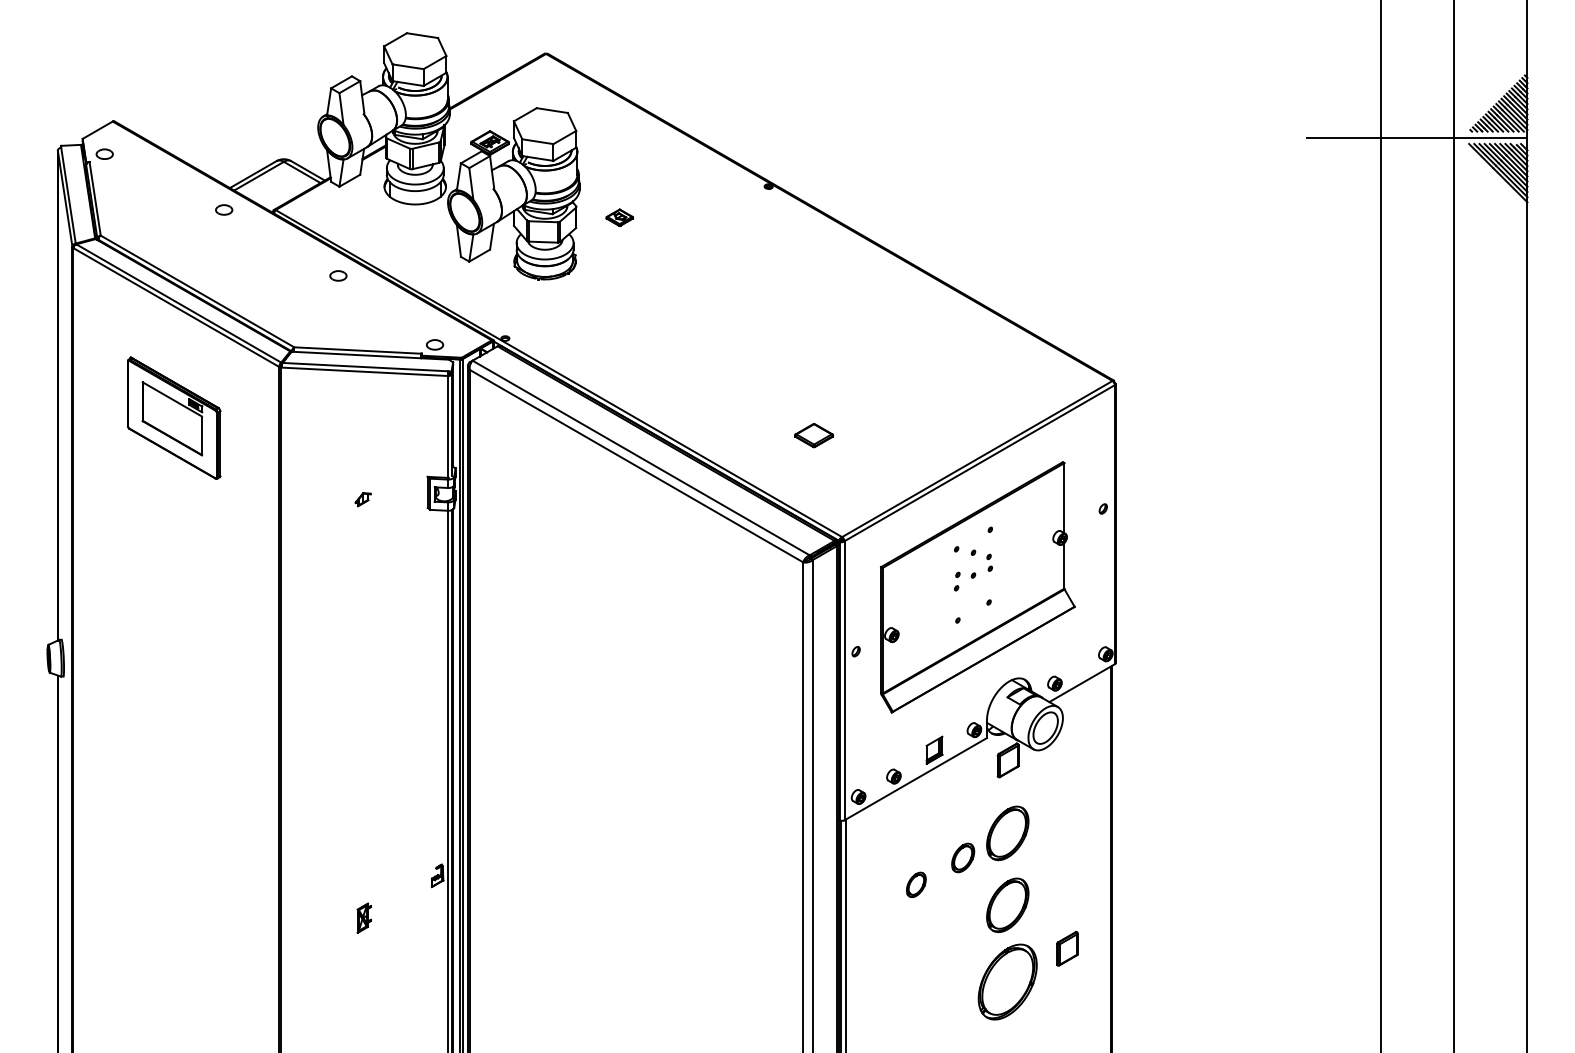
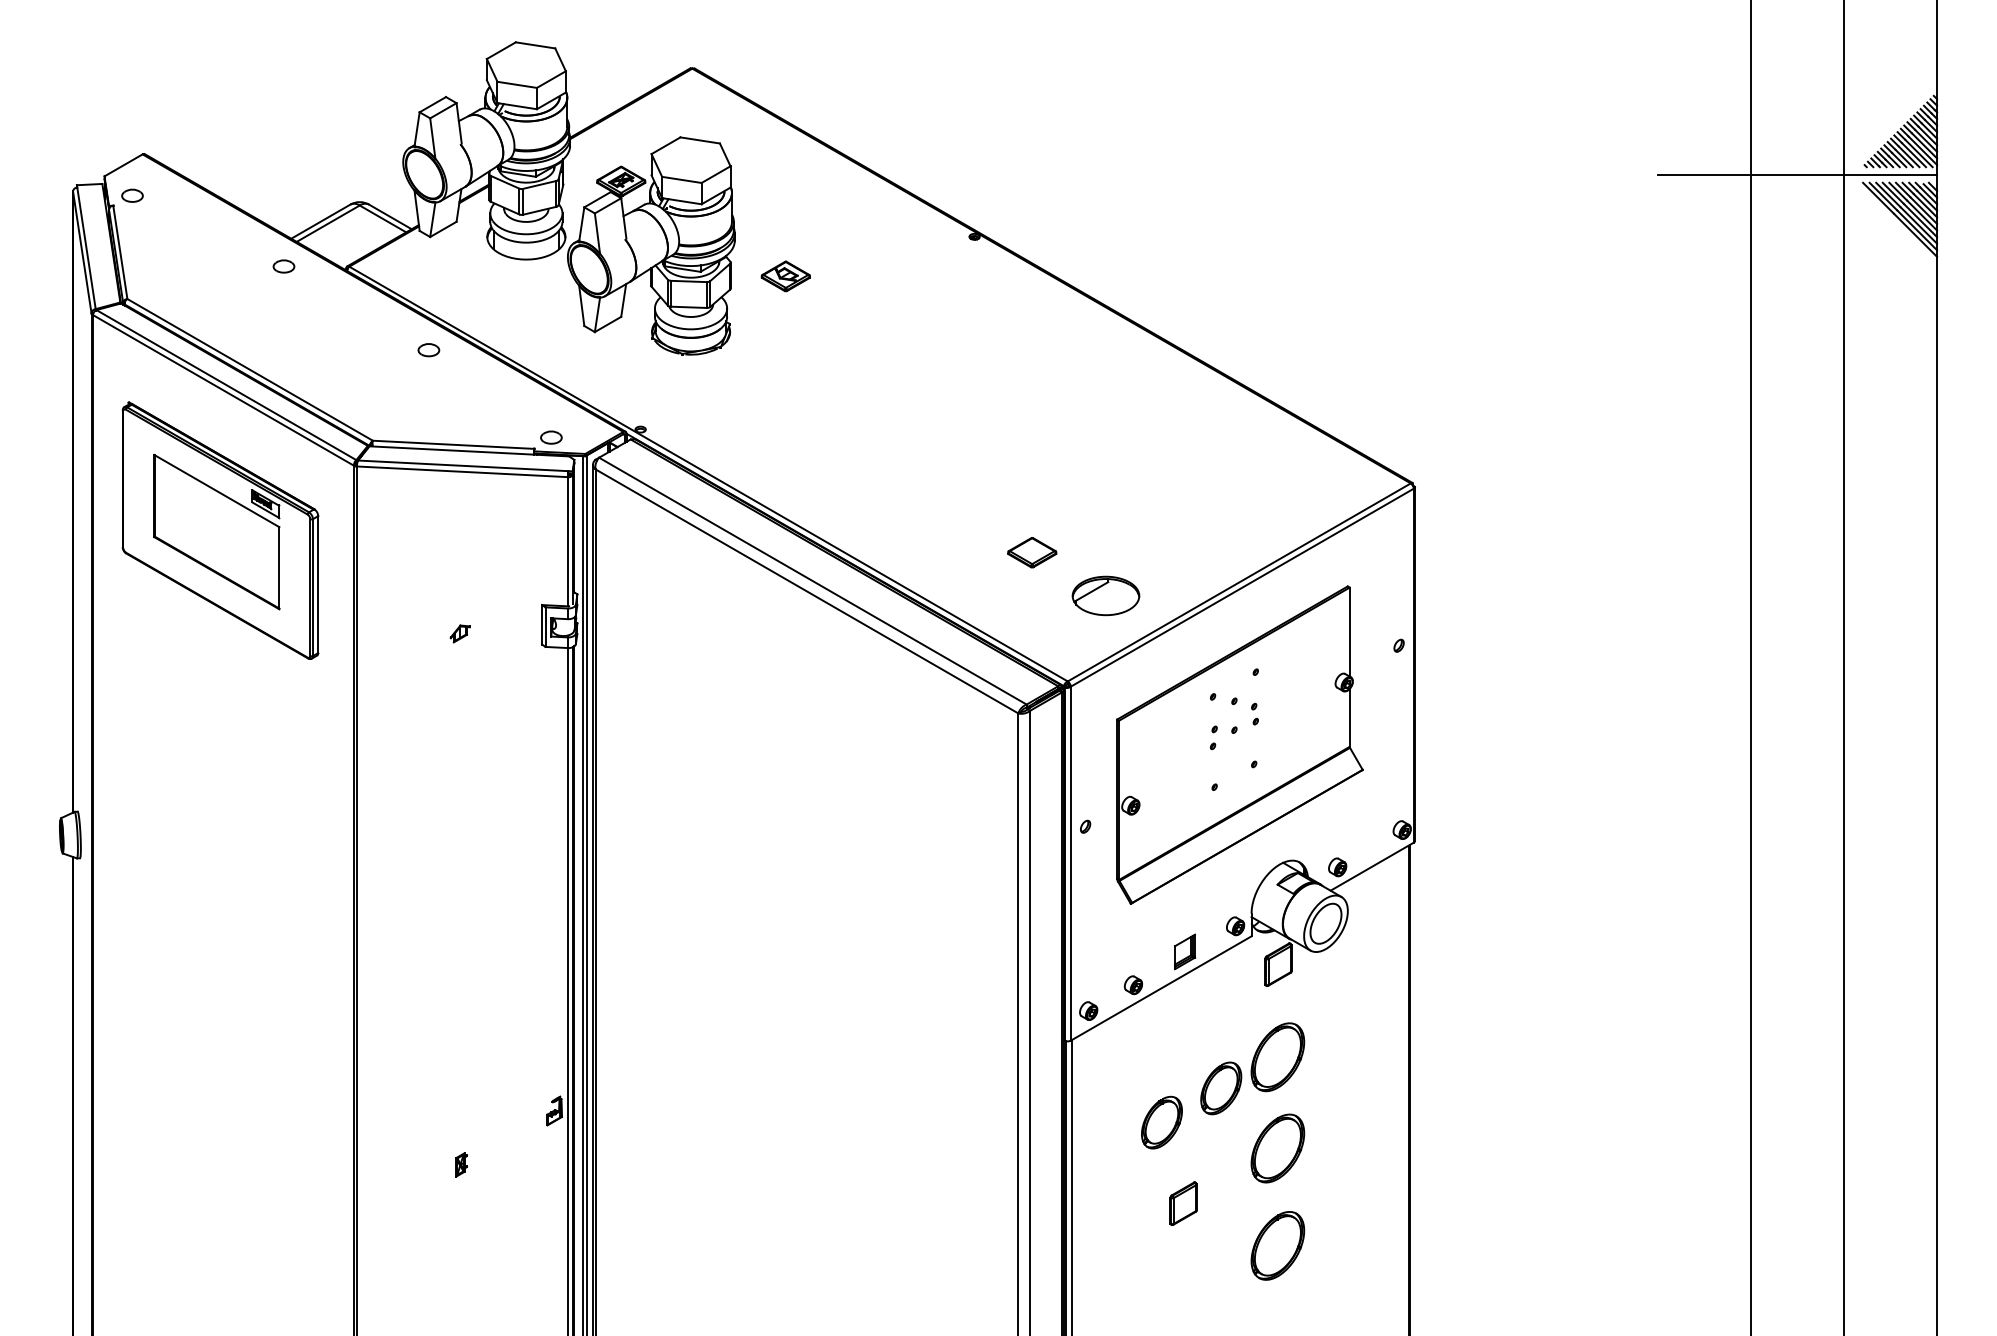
part: (619, 217) -> (785, 276), size x1.43
part: (174, 418) -> (220, 530), size x1.67
part: (871, 469) -> (1105, 595), added
part: (963, 858) -> (1221, 1088), size x1.43
part: (916, 884) -> (1161, 1122), size x1.67
part: (364, 917) -> (461, 1164), size x0.62
part: (1067, 948) -> (1183, 1203), moved
part: (1007, 981) -> (1277, 1245), size x0.71

